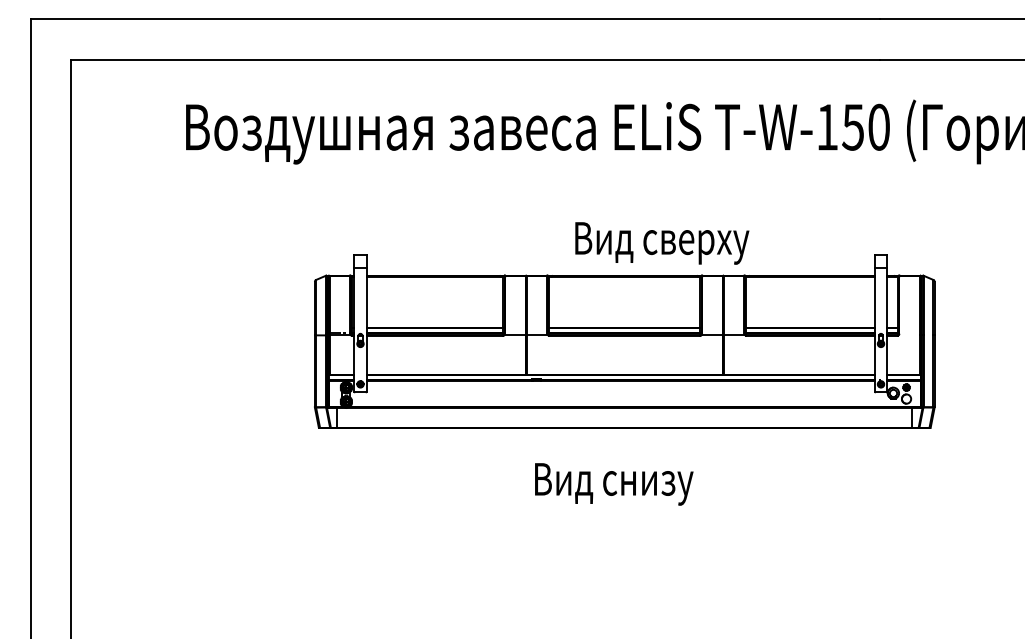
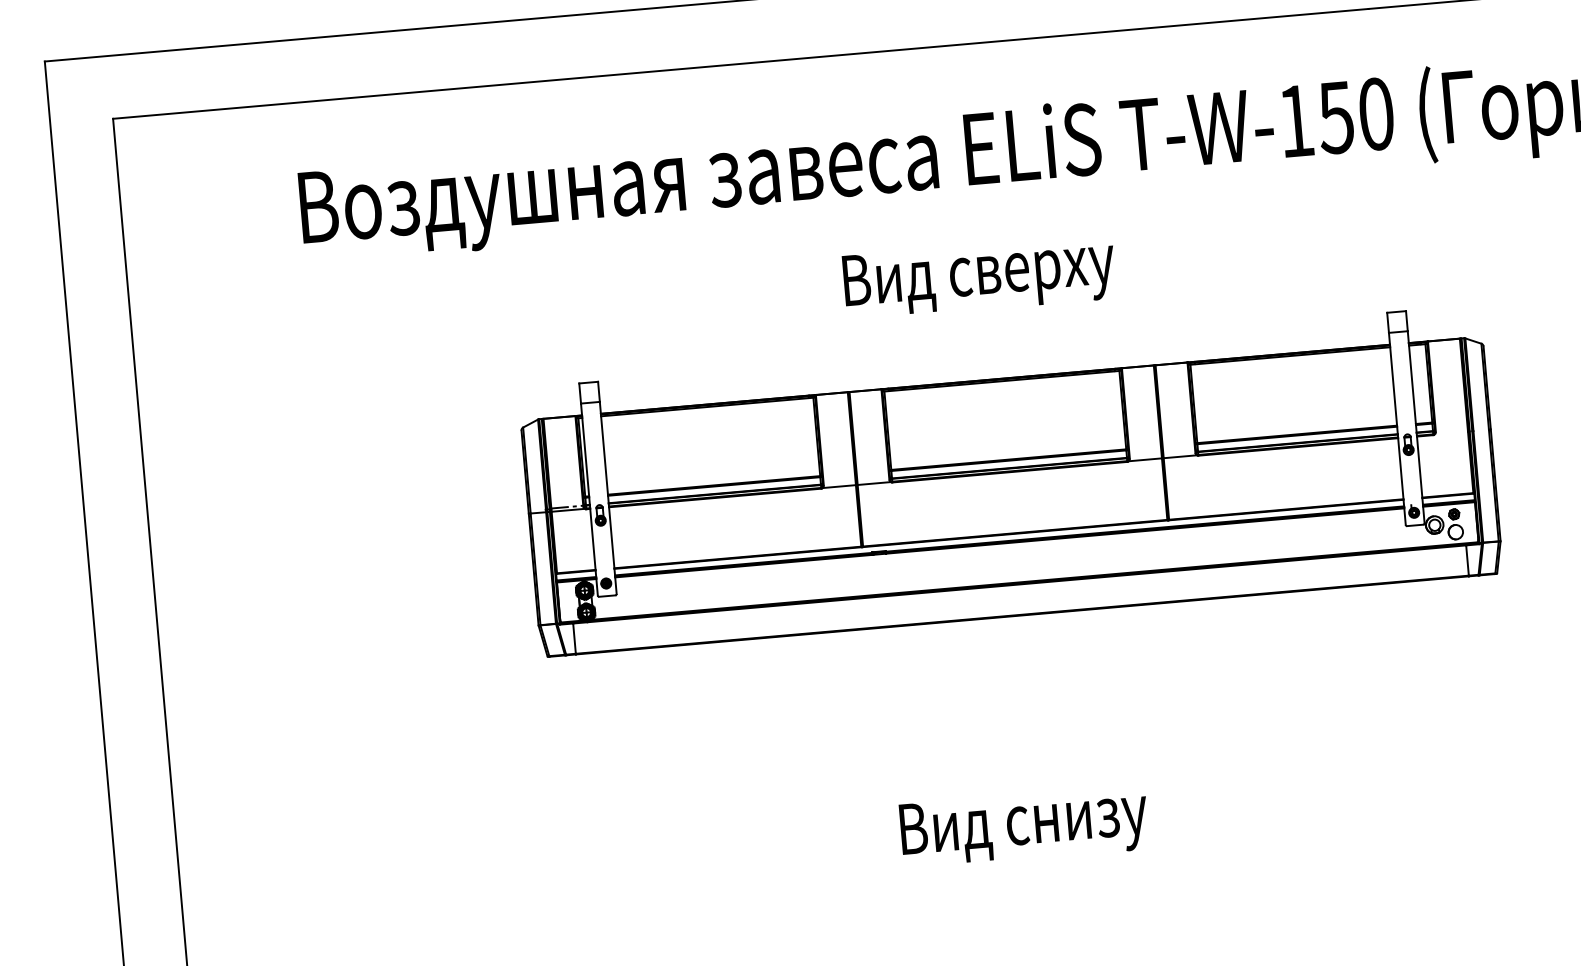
text: (662, 243) -> (979, 277), moved
text: (614, 484) -> (1024, 827), moved

